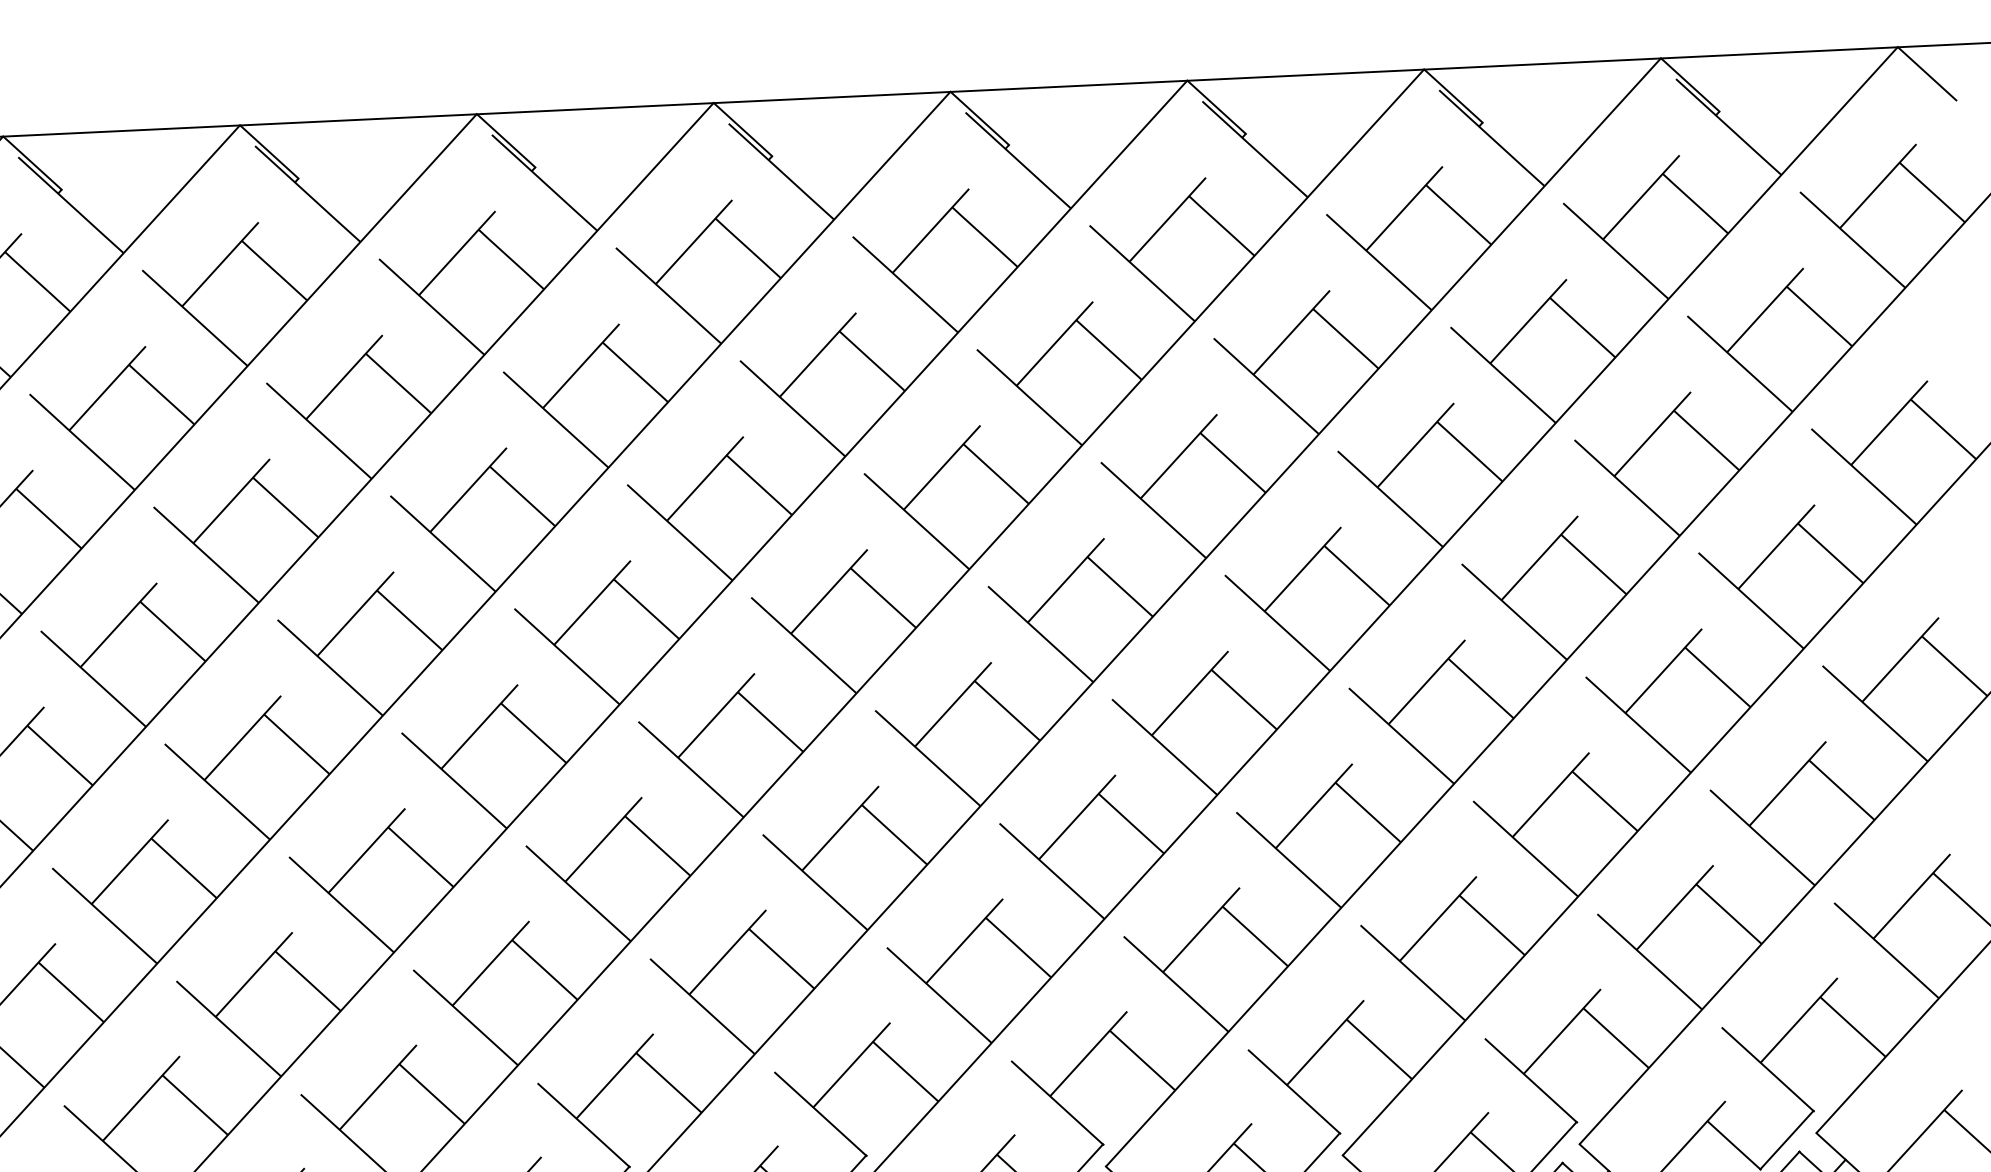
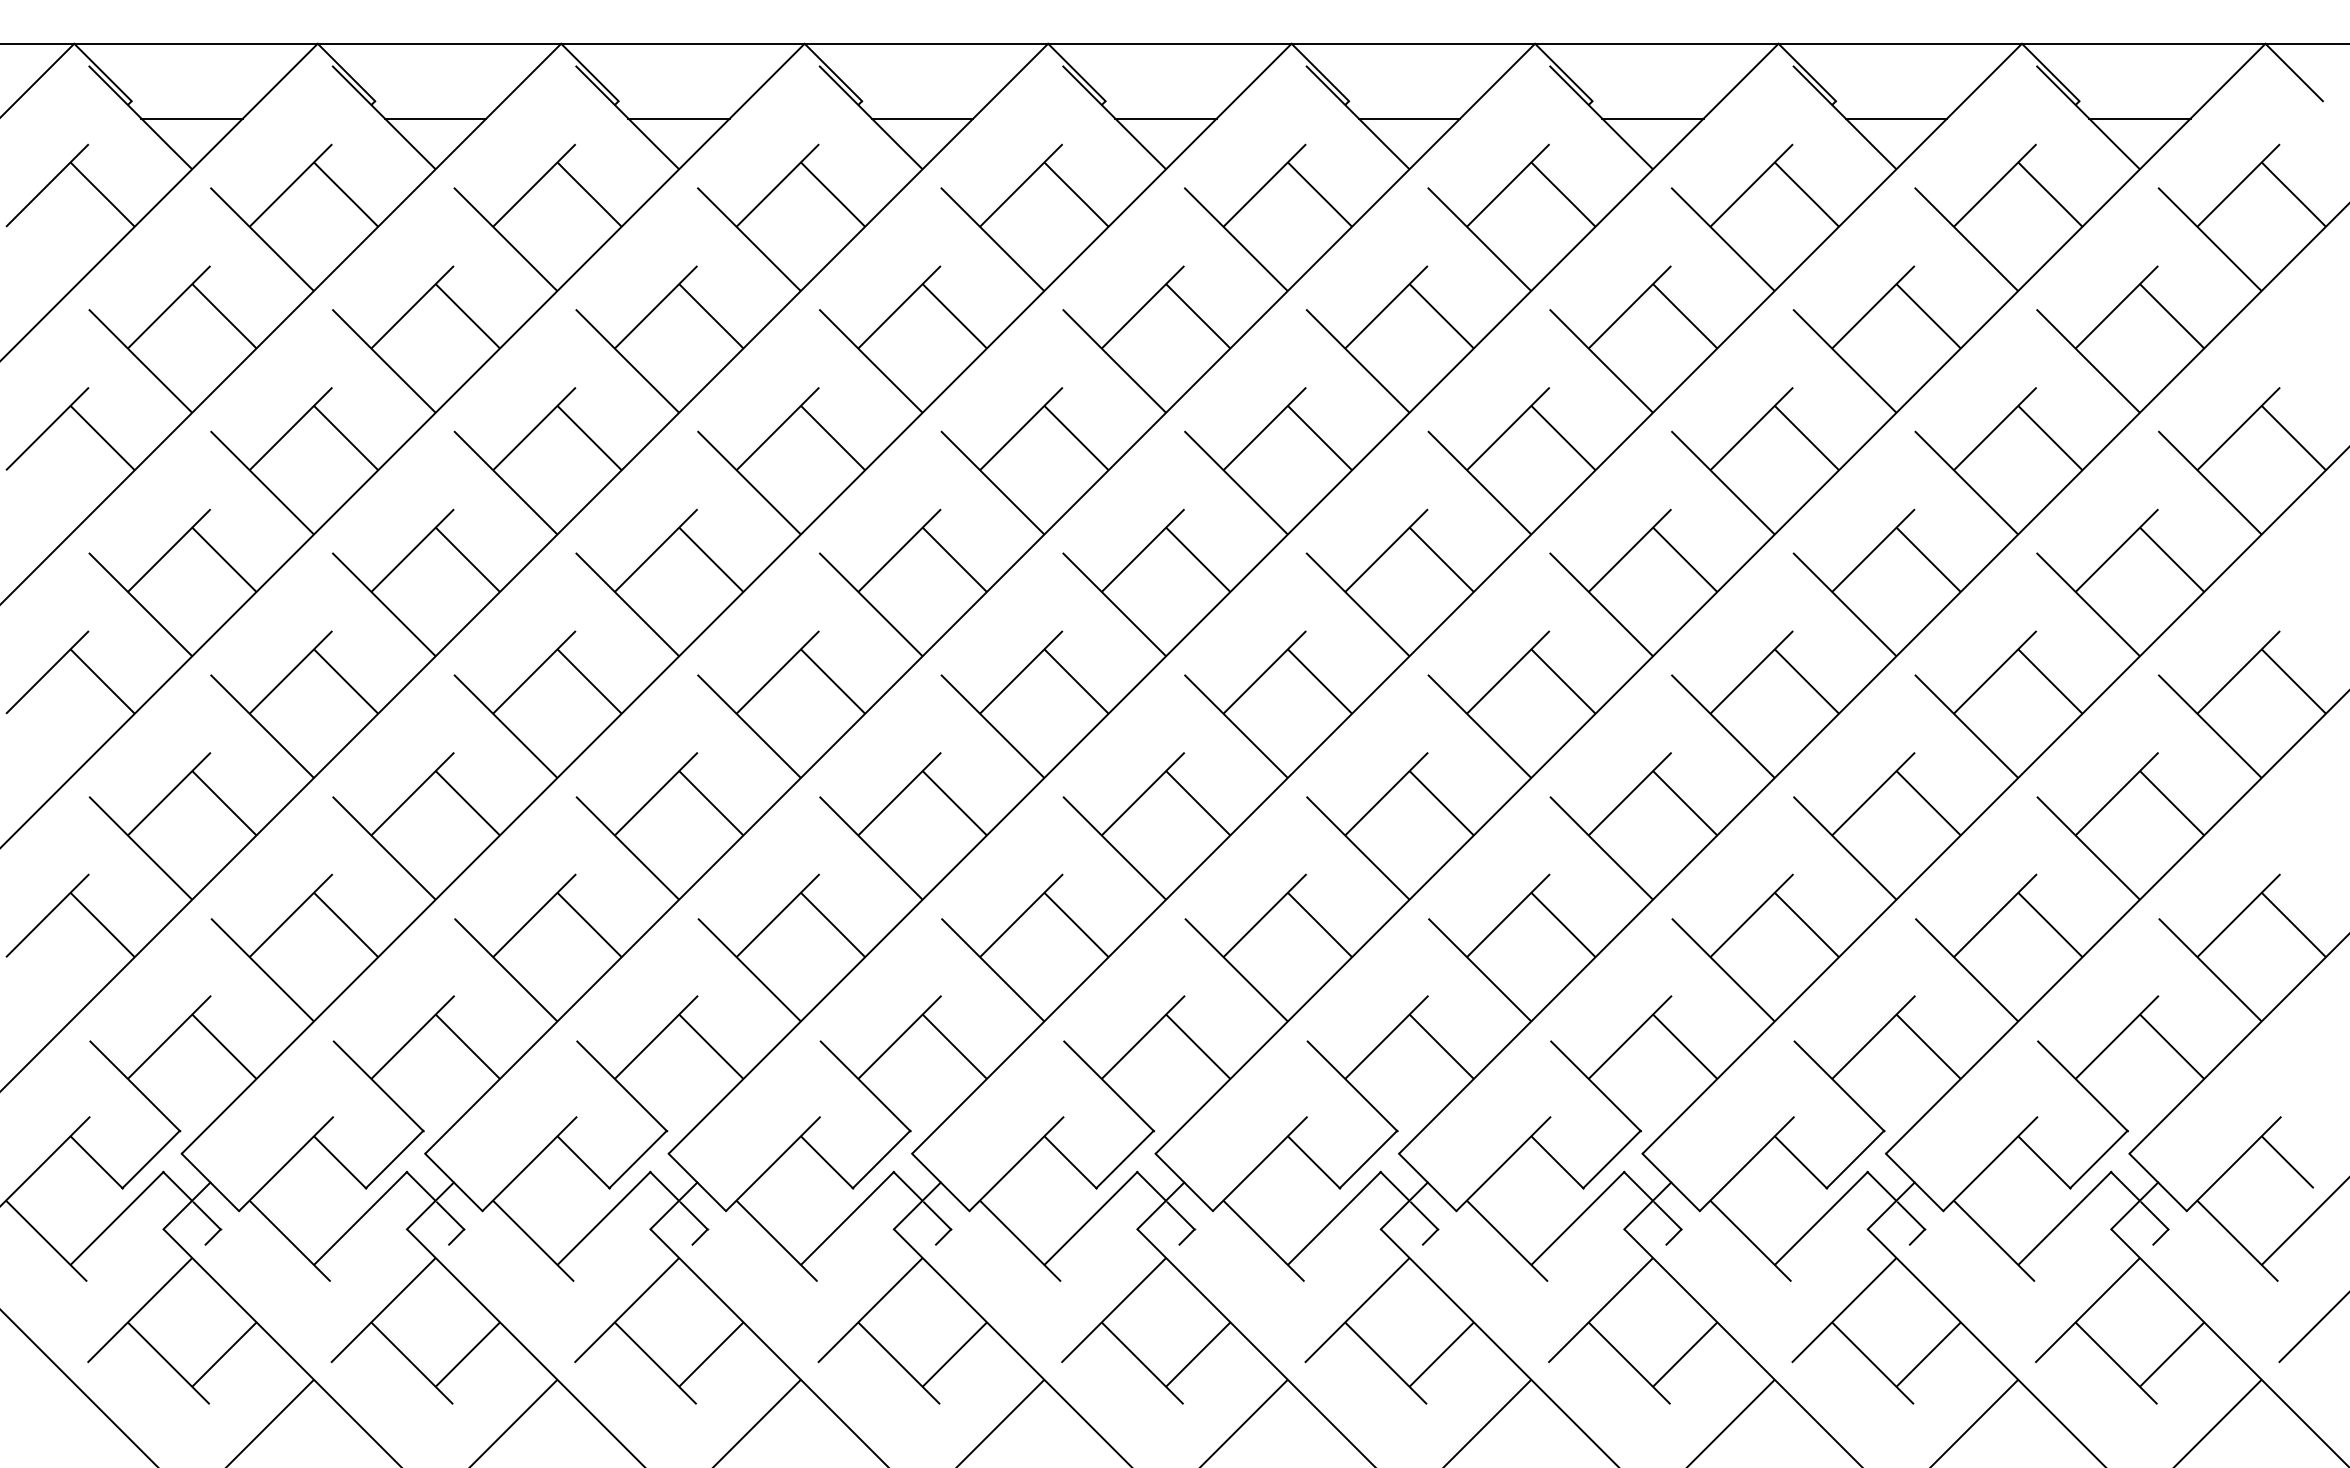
line: (1778, 125) -> (2139, 118), added
line: (1542, 136) -> (1896, 118), added
line: (1304, 147) -> (1652, 118), added
line: (1068, 159) -> (1409, 118), added
line: (831, 170) -> (1165, 118), added
line: (594, 181) -> (922, 118), added
line: (357, 192) -> (678, 118), added
line: (121, 203) -> (435, 118), added

